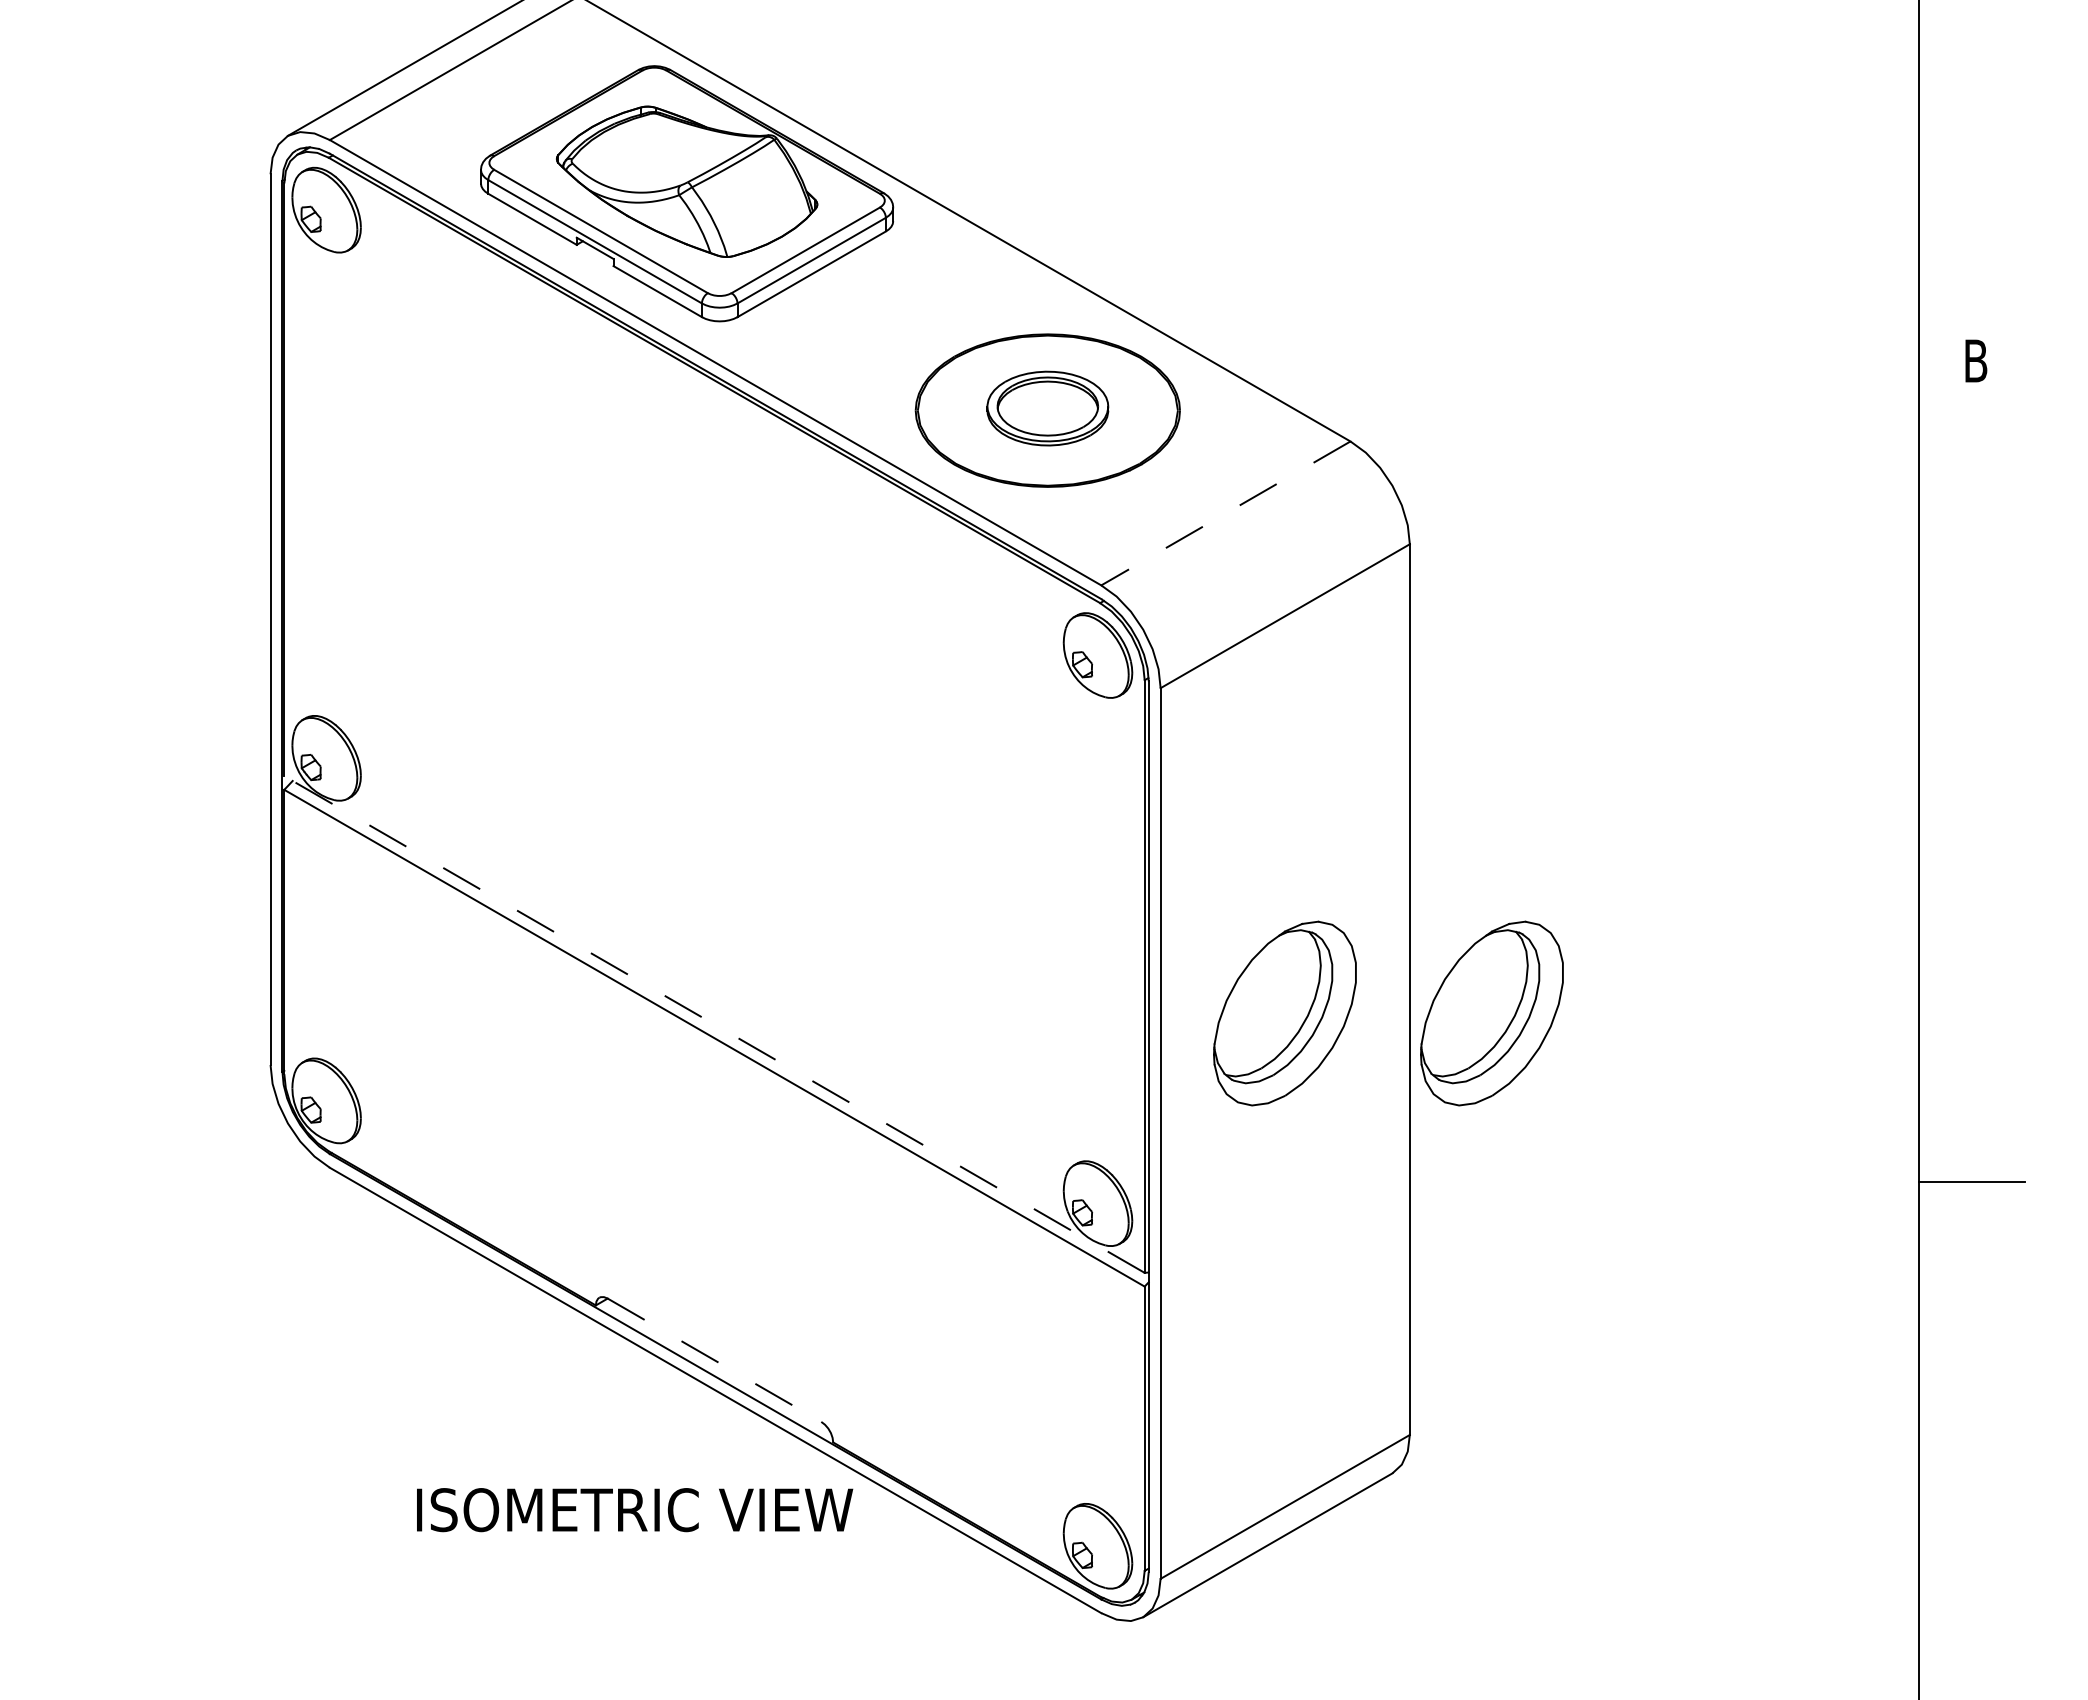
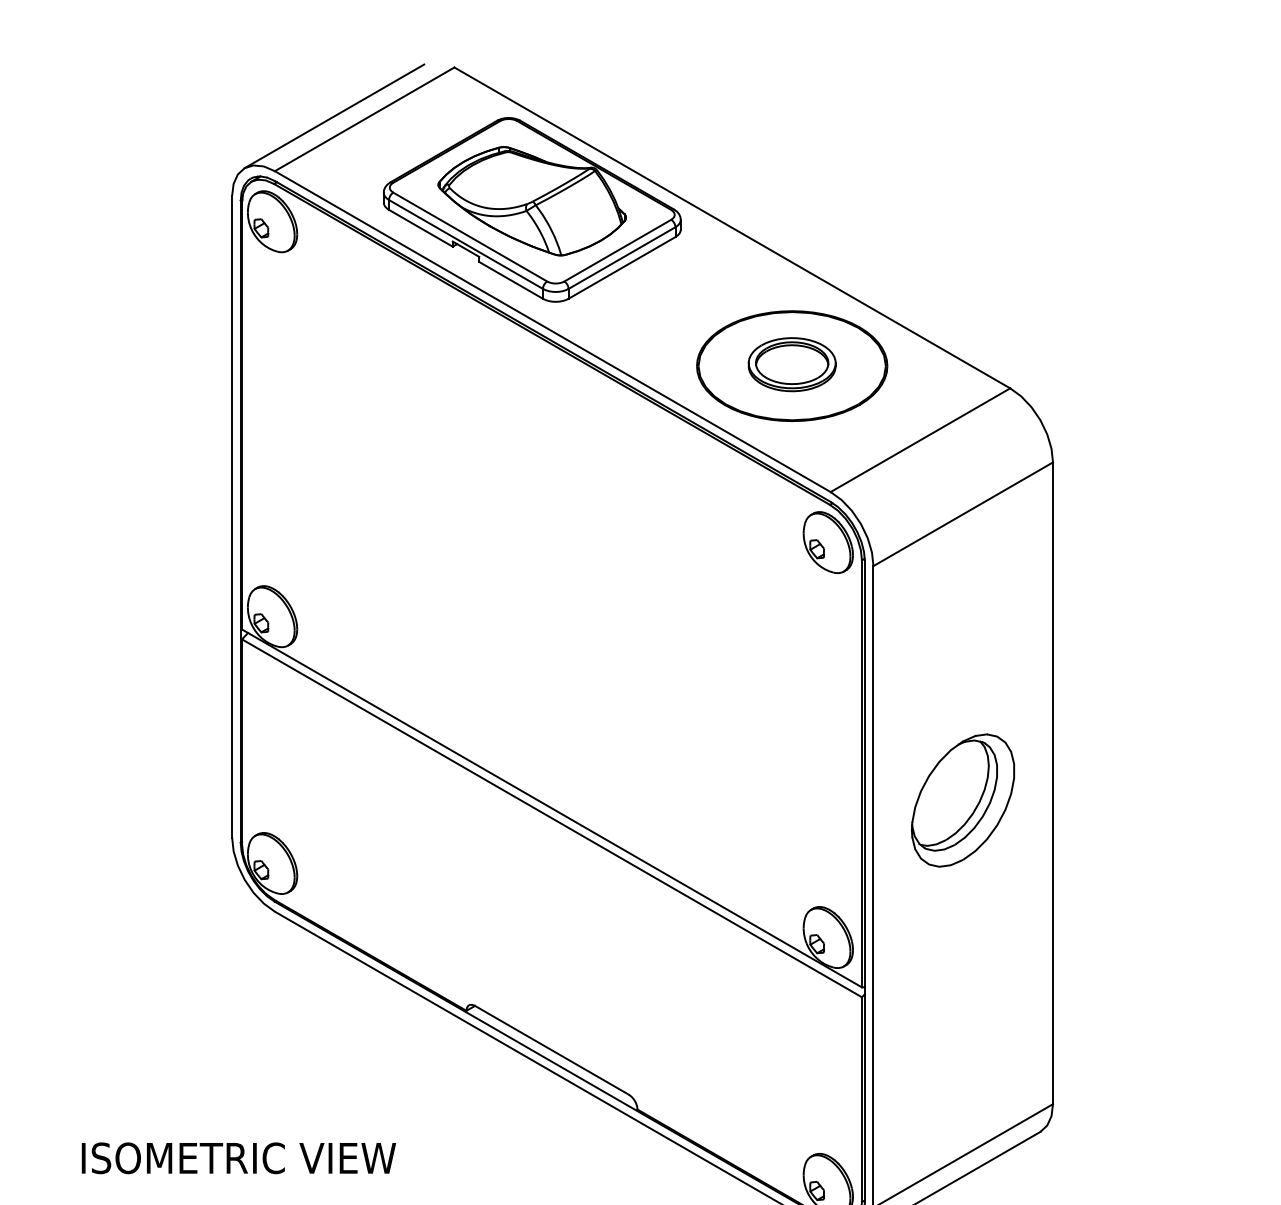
line: (1225, 513) -> (920, 440), dashed -> solid
part: (1491, 1013) -> (1111, 800), removed
line: (714, 1024) -> (552, 808), dashed -> solid
line: (714, 1360) -> (552, 1050), dashed -> solid
text: (635, 1510) -> (239, 1158), moved

